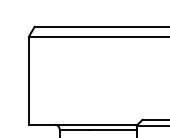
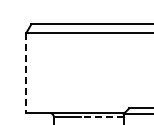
line: (29, 81) -> (26, 73), solid -> dashed
line: (113, 129) -> (102, 117), solid -> dashed

